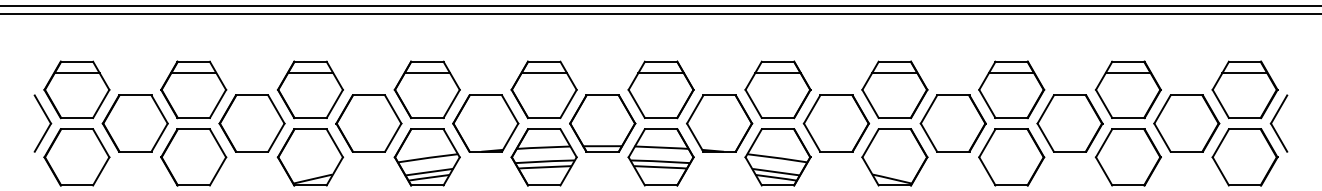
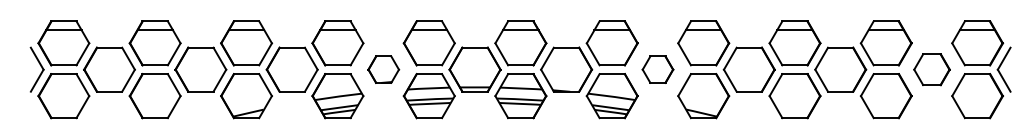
part: (485, 123) -> (383, 69), size x0.6
part: (836, 123) -> (657, 69), size x0.6
part: (1186, 123) -> (931, 69), size x0.7

